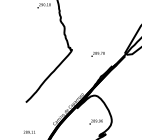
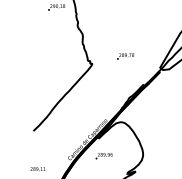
text: (97, 54) -> (125, 56), moved
text: (95, 122) -> (103, 156), moved

